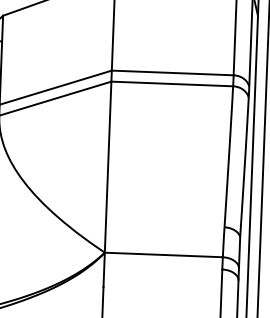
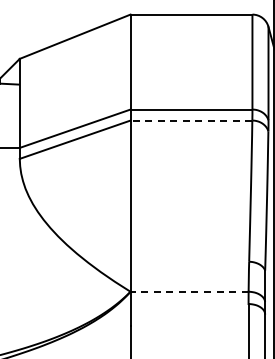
line: (172, 83) -> (191, 120), solid -> dashed
line: (163, 254) -> (189, 291), solid -> dashed

